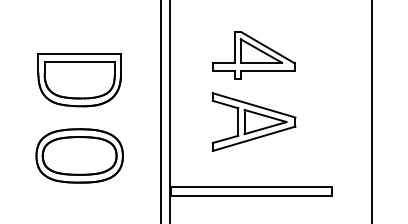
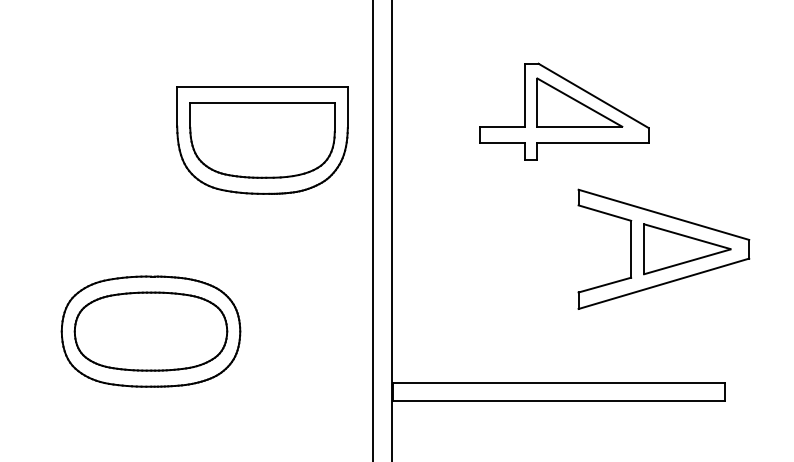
part: (79, 80) -> (262, 140), moved
part: (253, 121) -> (662, 248), moved
part: (79, 155) -> (150, 330), moved

